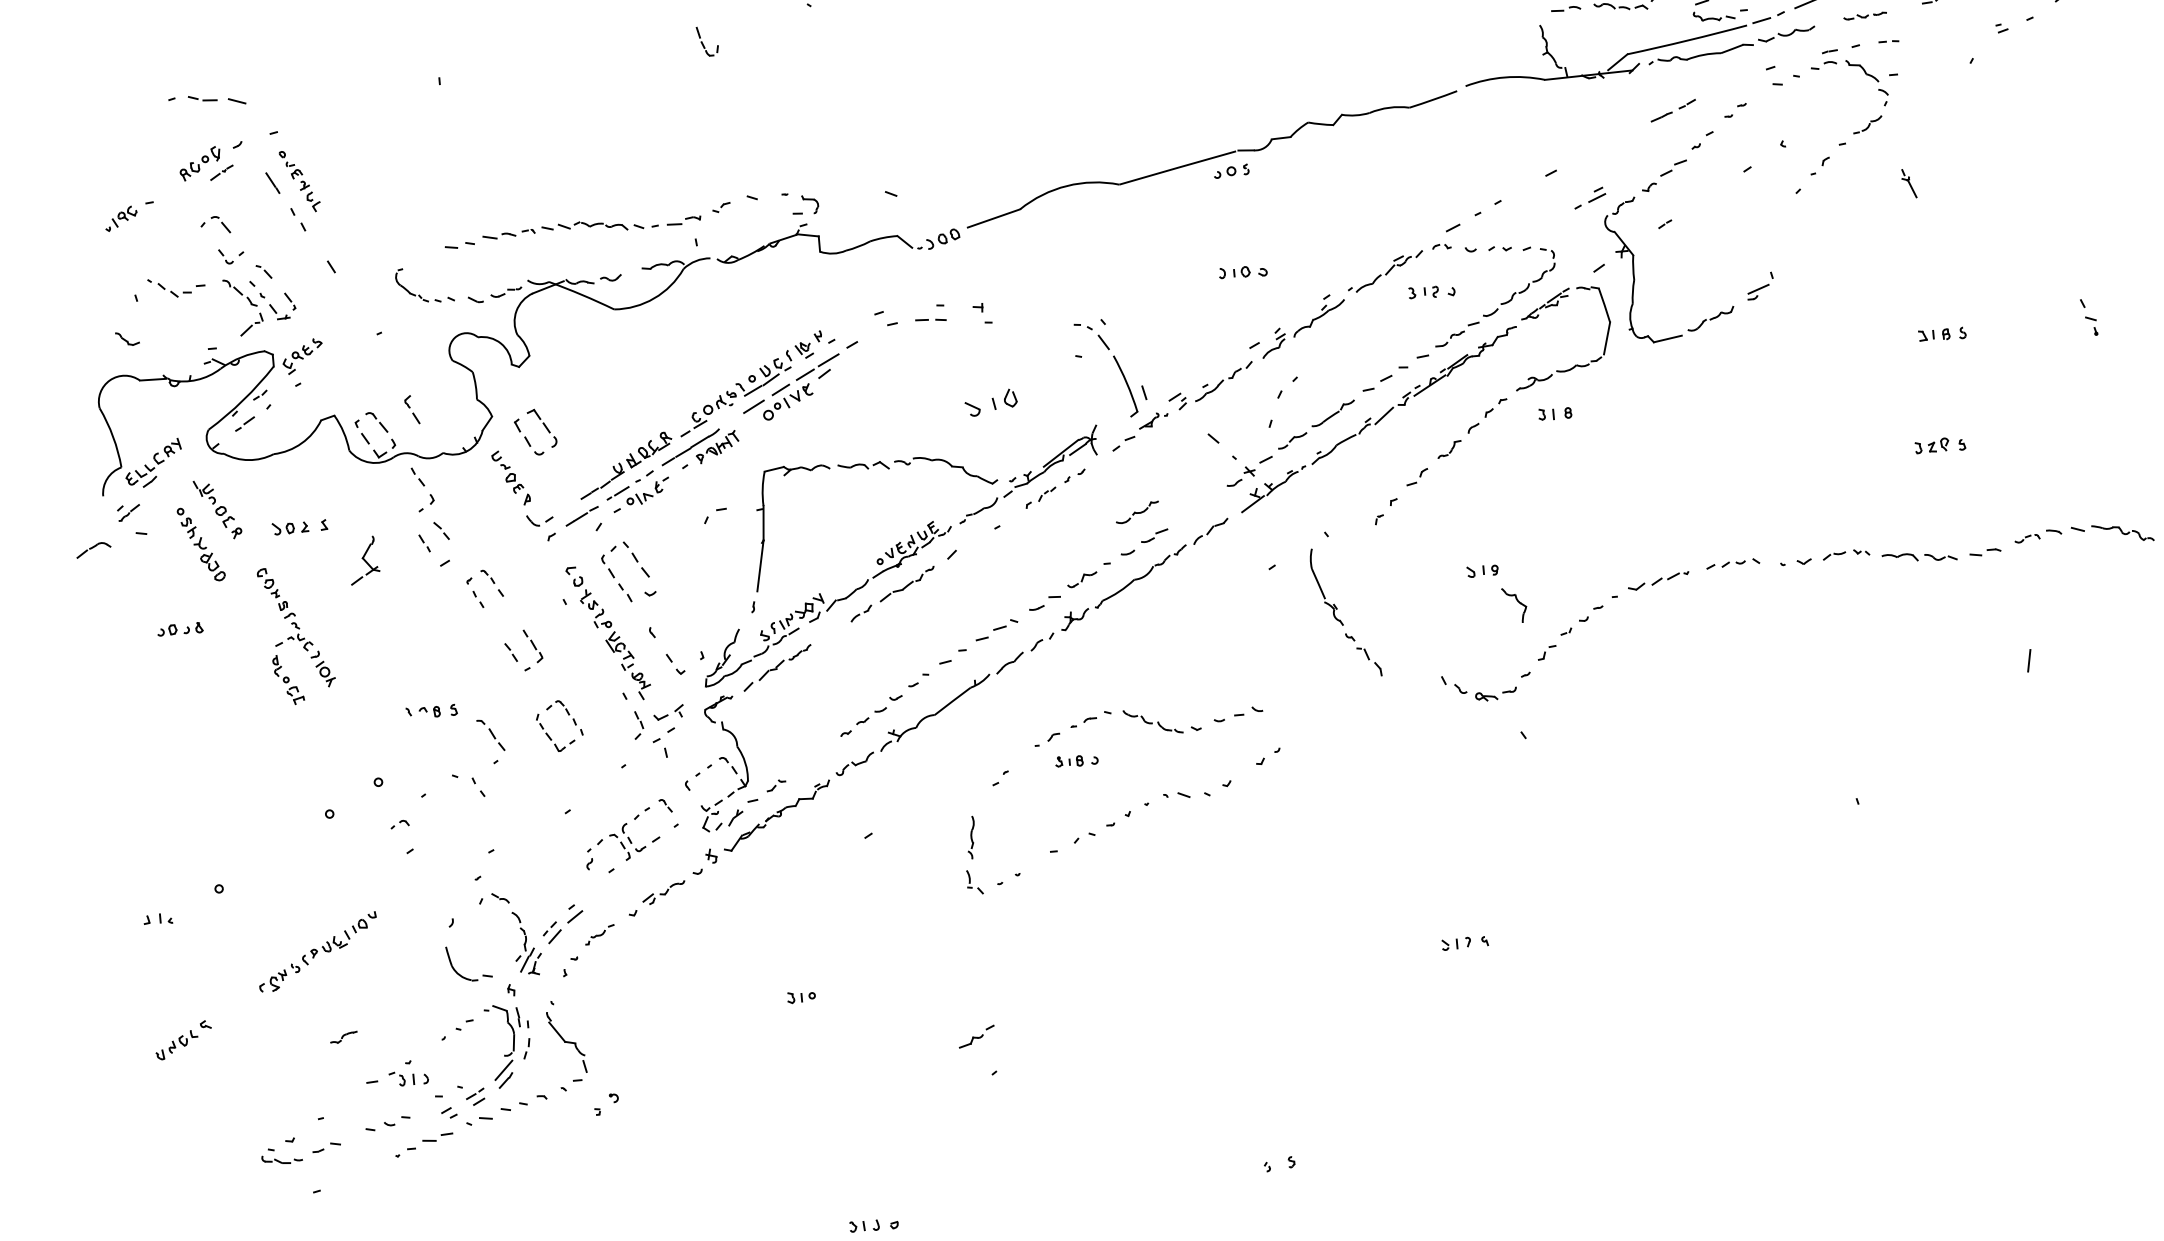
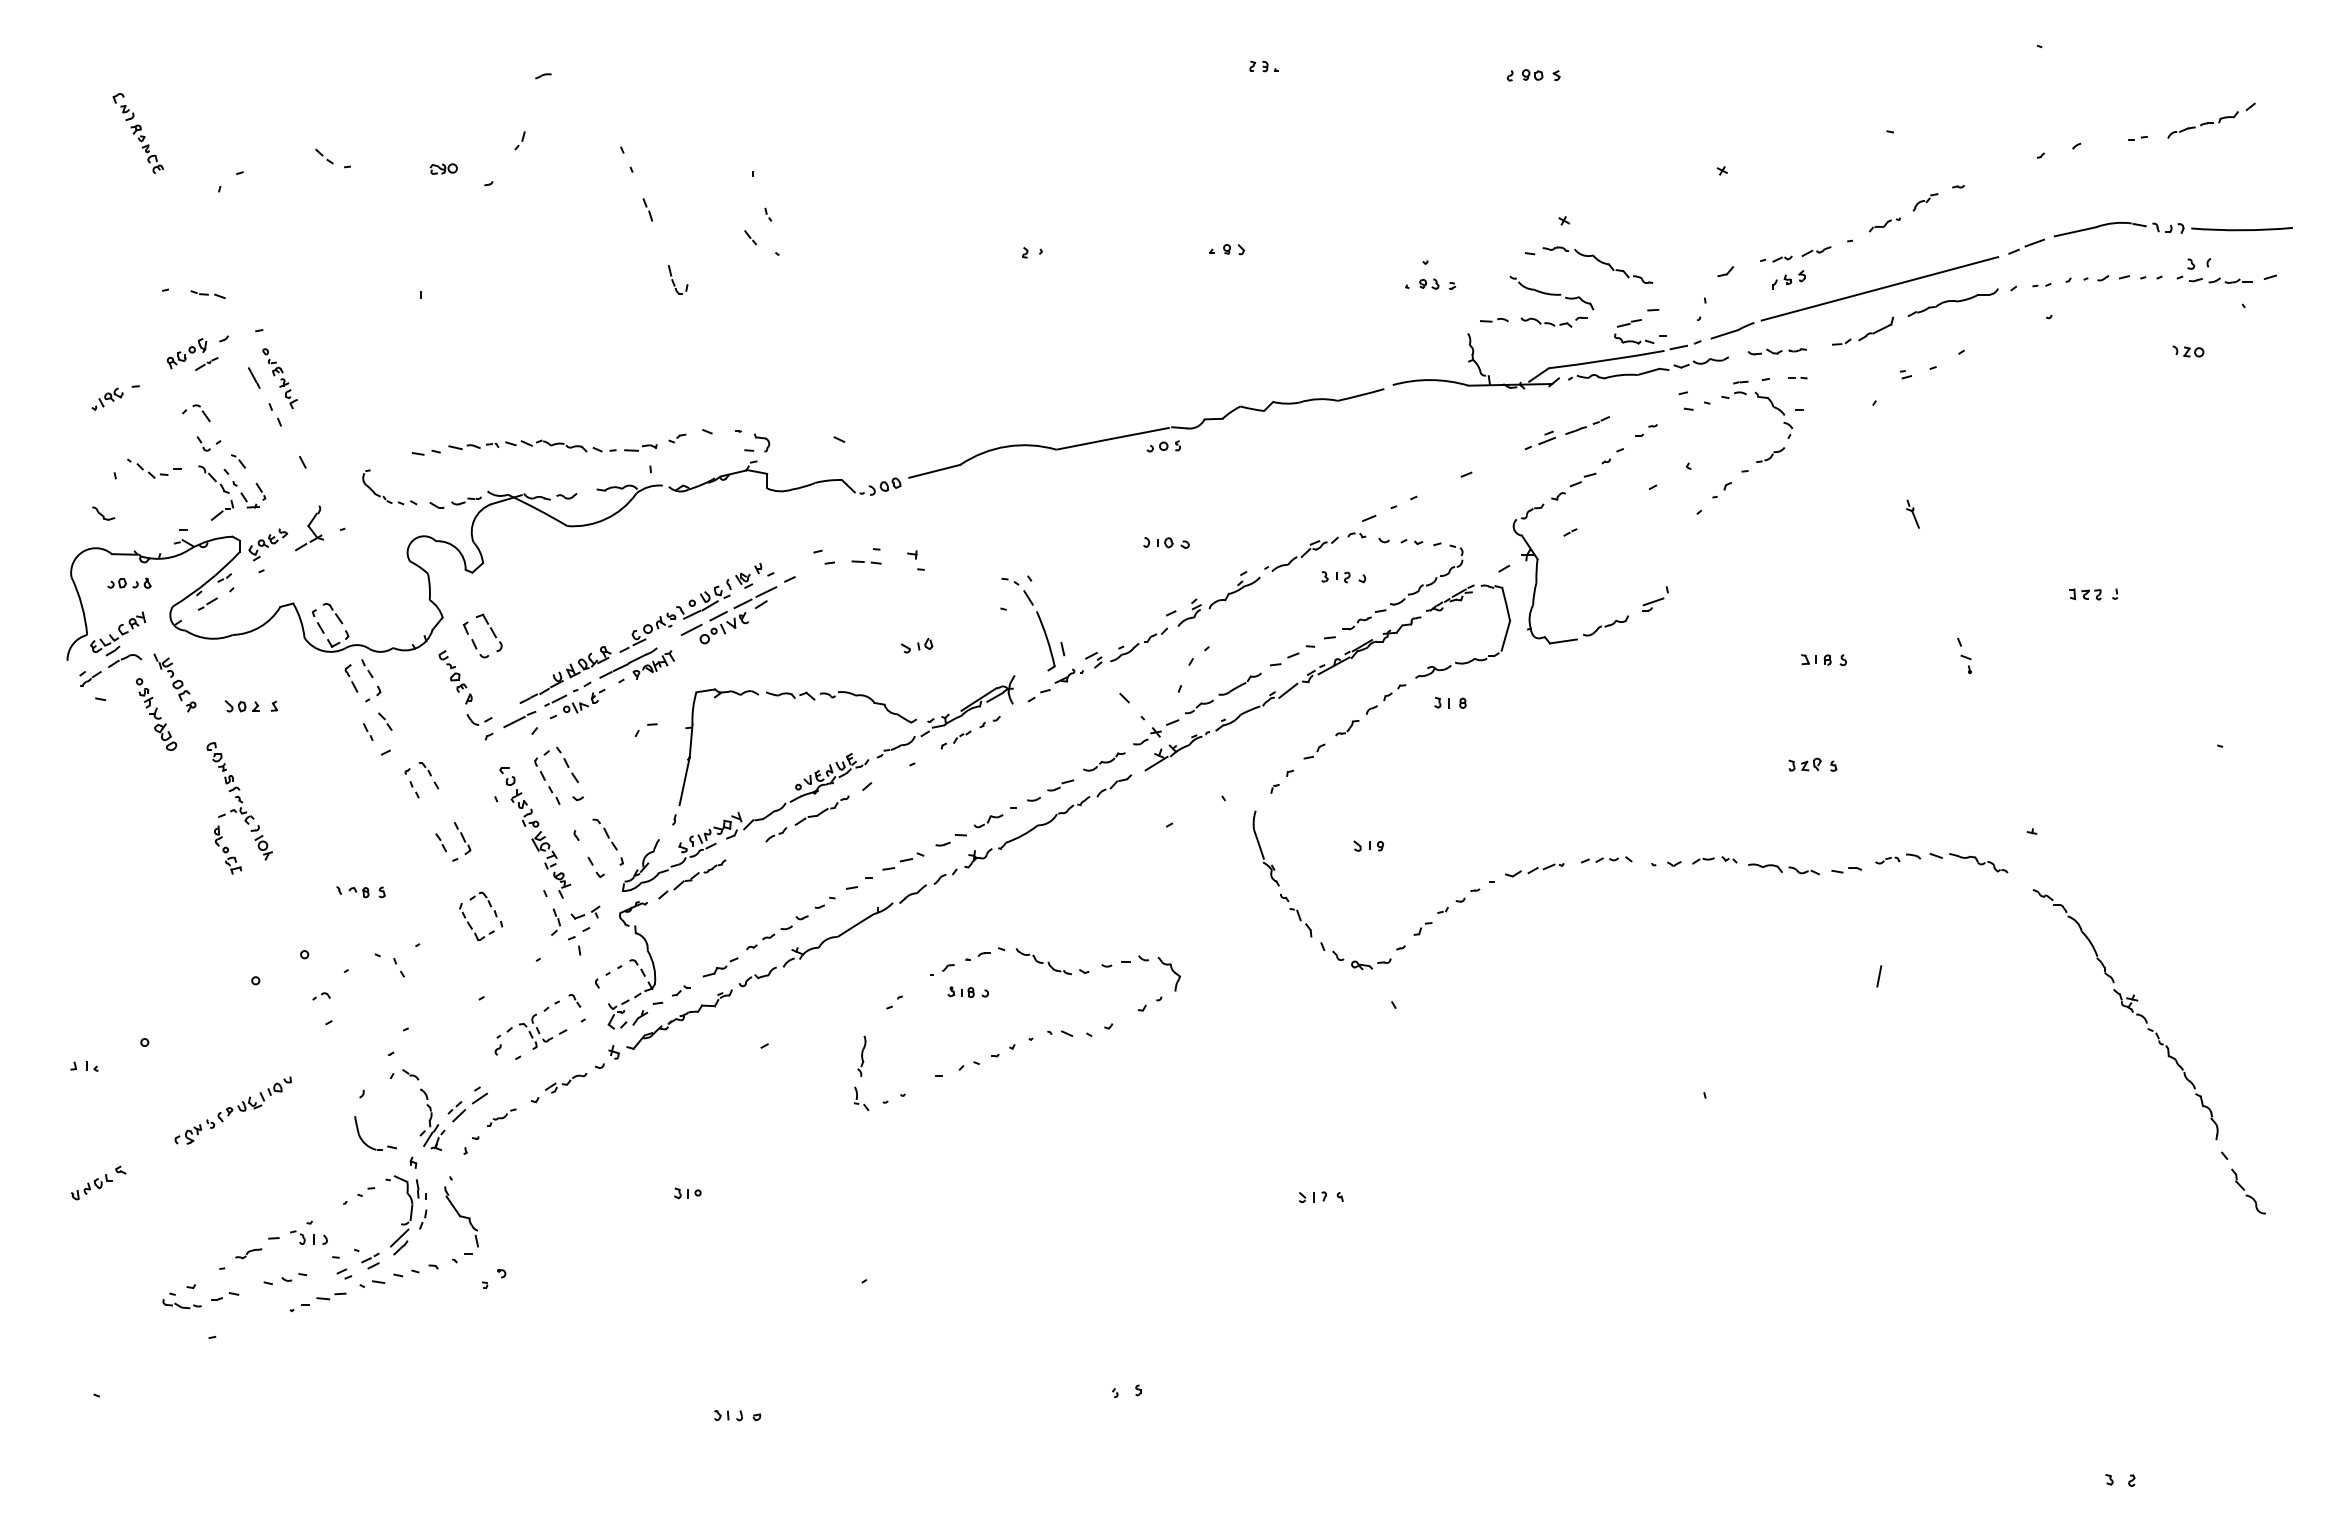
part: (1864, 15) -> (1776, 351), size x1.43
part: (216, 99) -> (207, 294), size x0.62
part: (1908, 182) -> (1912, 513), moved
part: (1589, 198) -> (1539, 440), moved
part: (991, 402) -> (917, 645), size x0.62
part: (412, 409) -> (351, 678), moved
part: (1137, 512) -> (1104, 761), moved
part: (94, 549) -> (125, 660), moved
part: (364, 560) -> (309, 528), moved
part: (1513, 604) -> (1168, 973), moved
part: (1338, 609) -> (1275, 870), moved
part: (180, 628) -> (129, 582), moved
part: (490, 735) -> (604, 834), moved
part: (976, 1036) -> (720, 967), moved
part: (343, 1037) -> (248, 1253), moved

